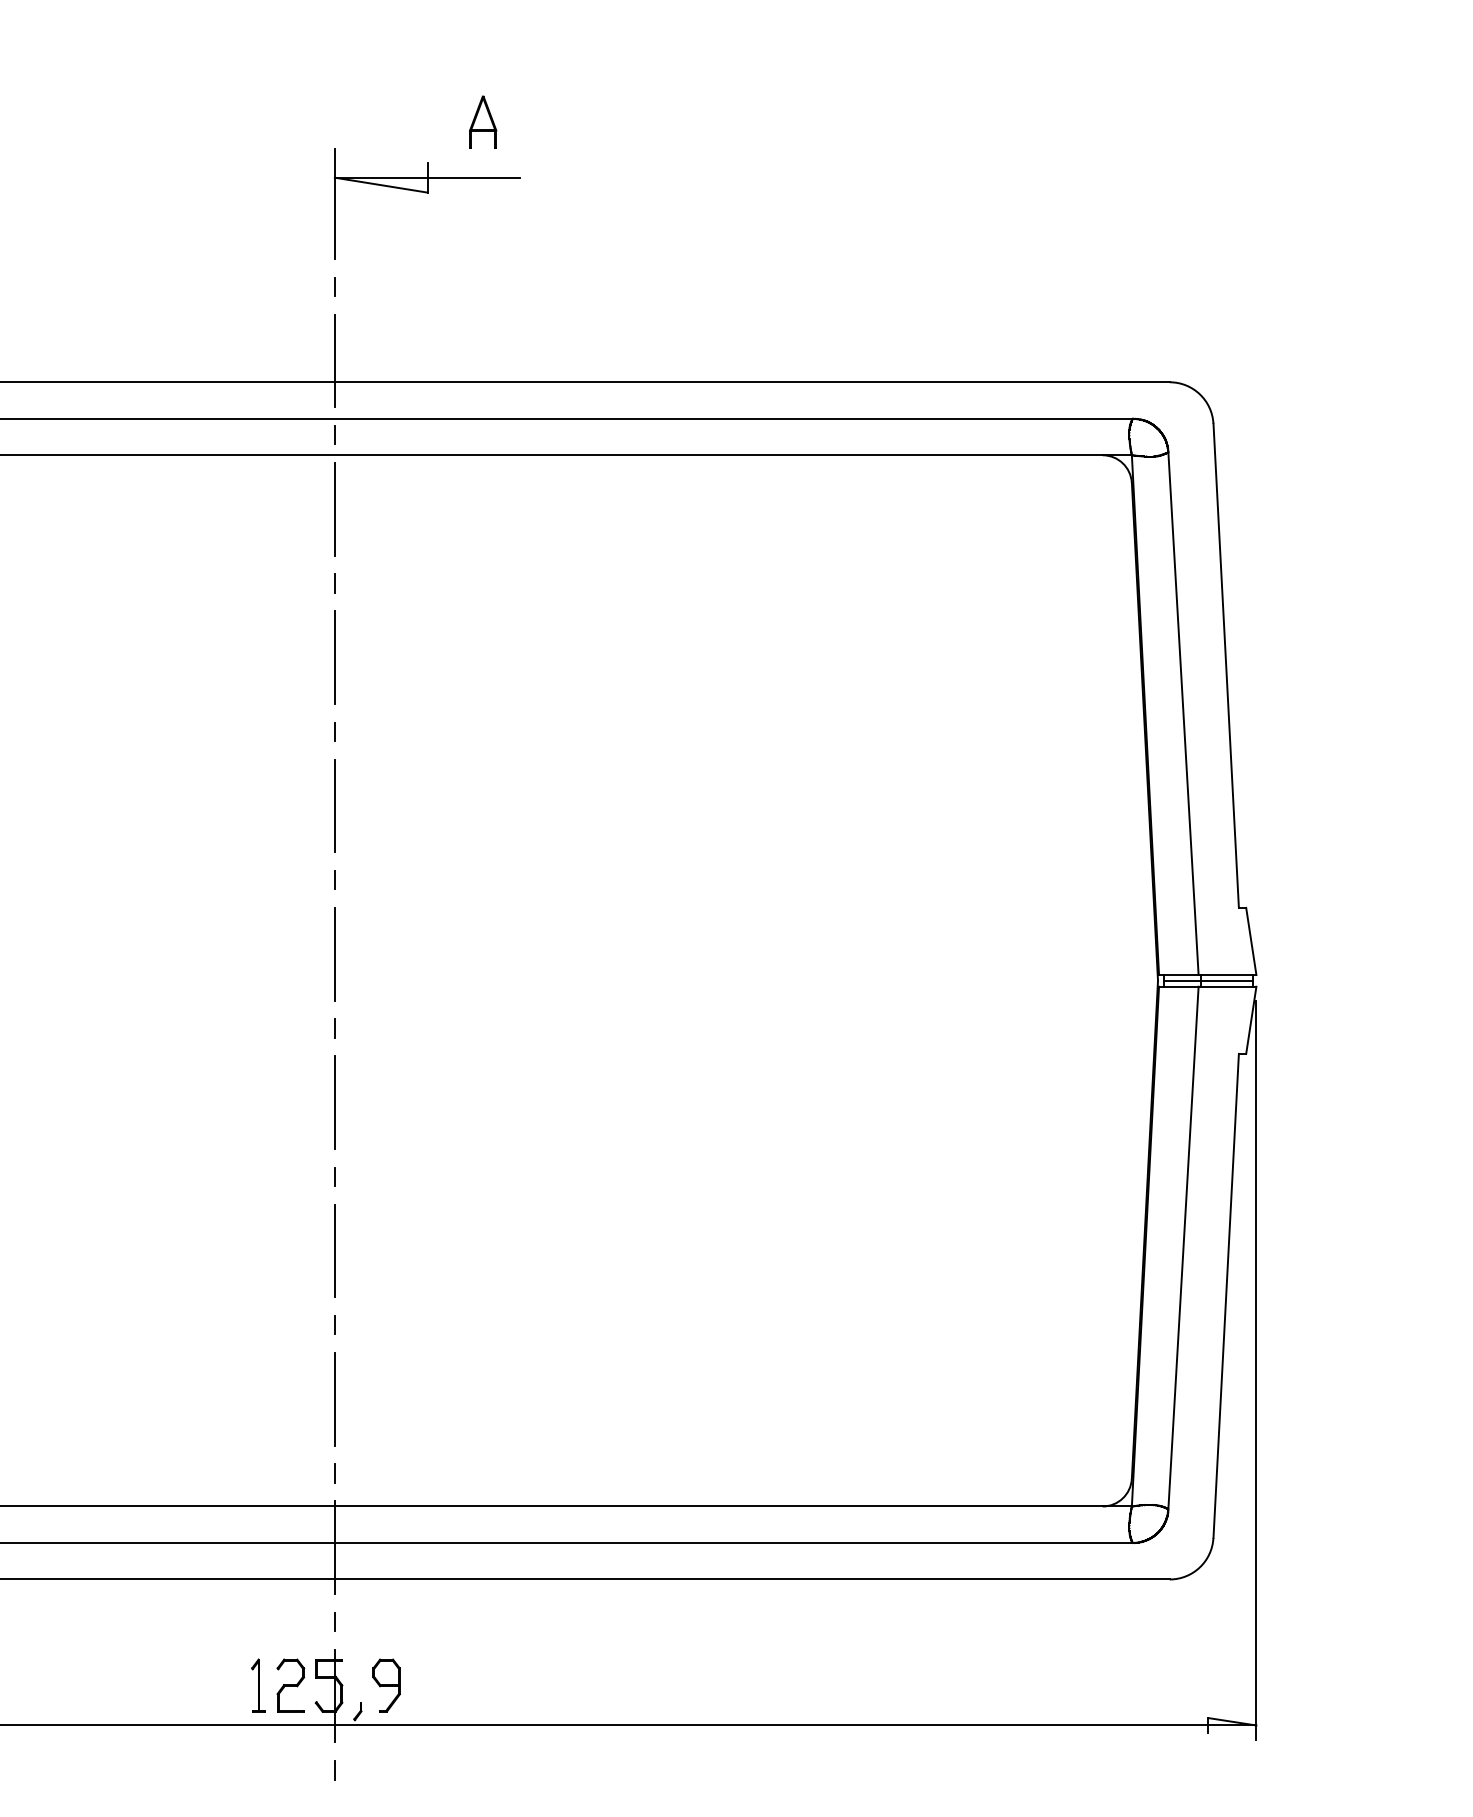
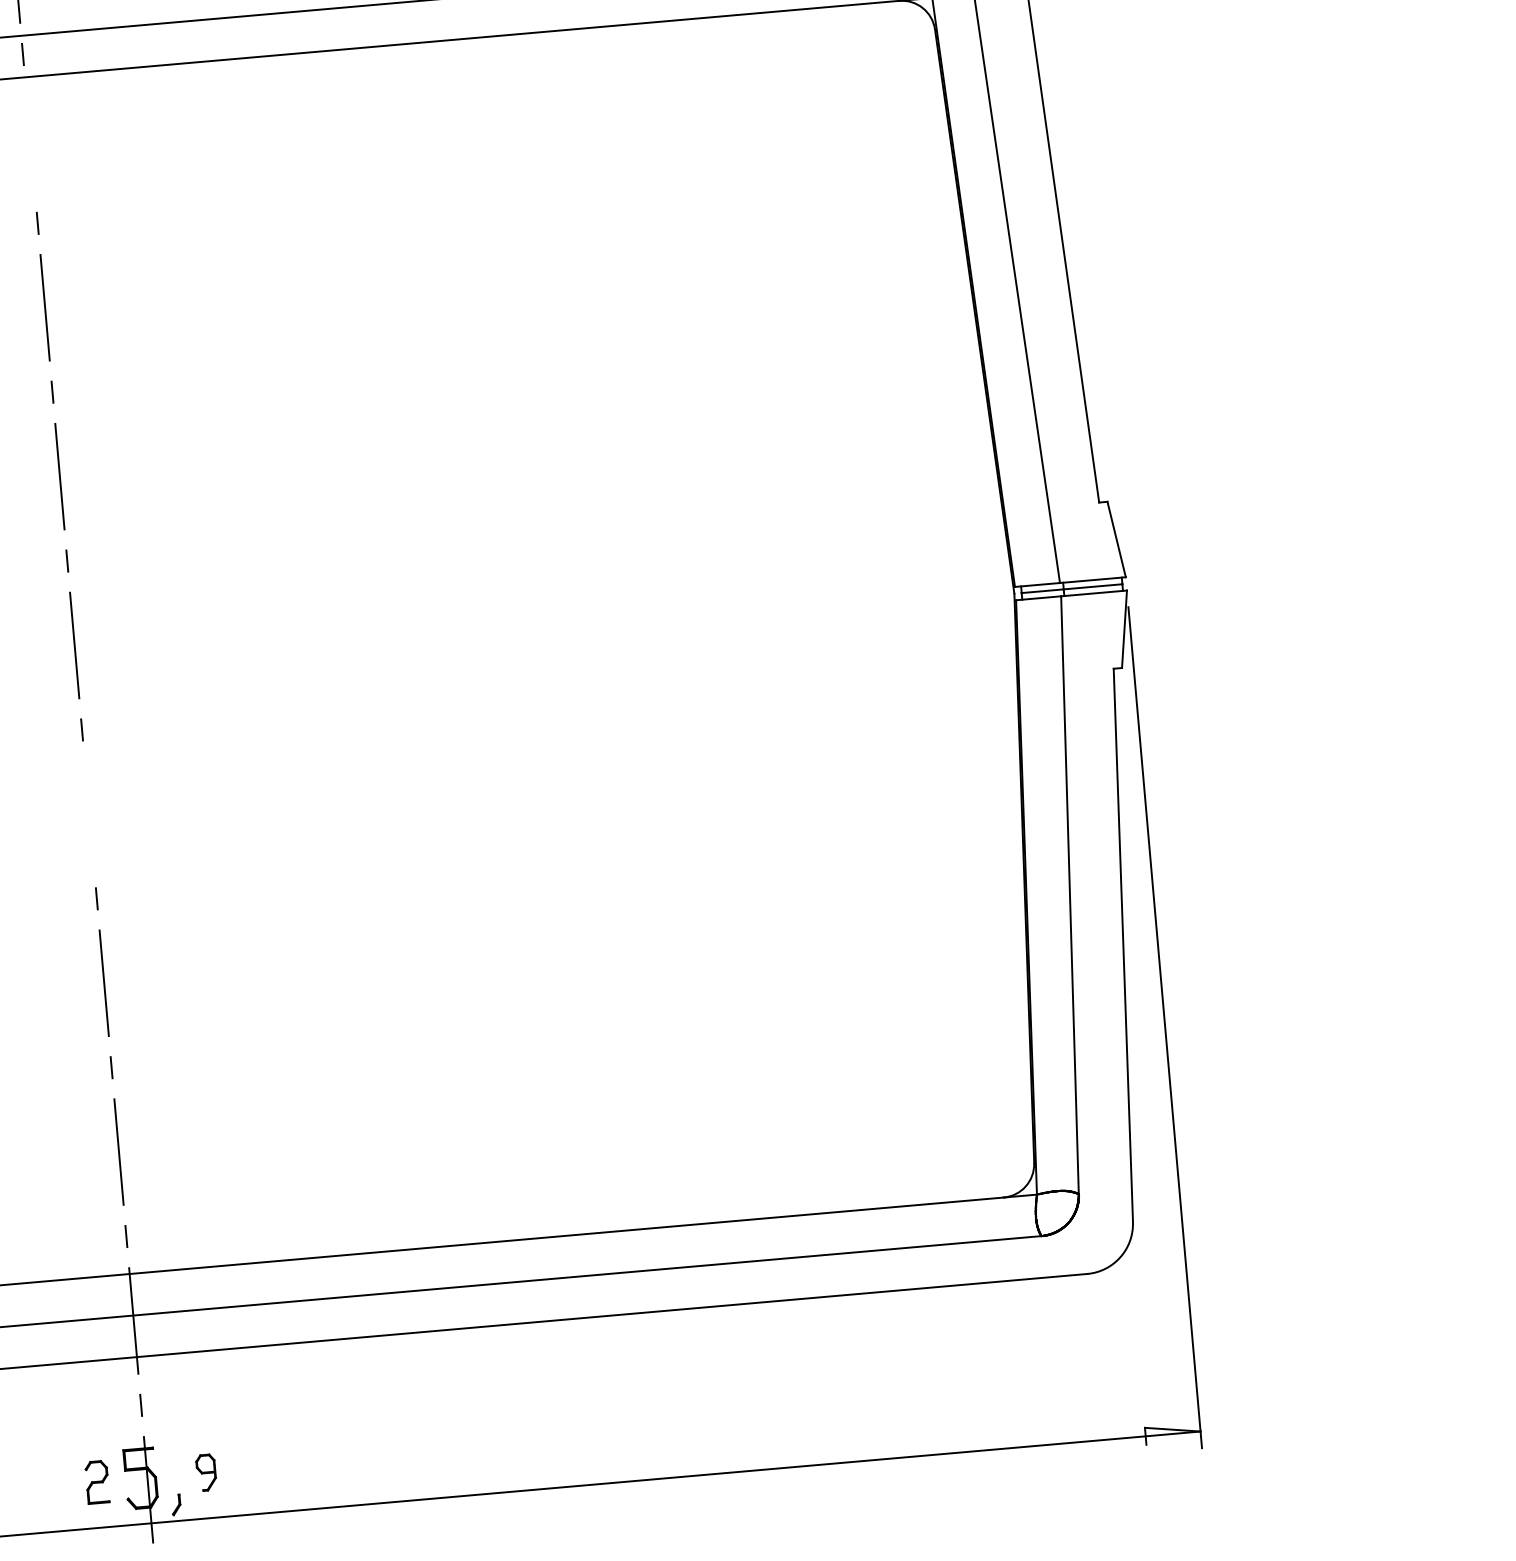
line: (334, 509) -> (29, 139), removed
line: (334, 1102) -> (89, 814), removed
part: (258, 1685) -> (60, 1485), removed
part: (290, 1685) -> (97, 1482), size x0.7
part: (386, 1685) -> (206, 1472), size x0.6

